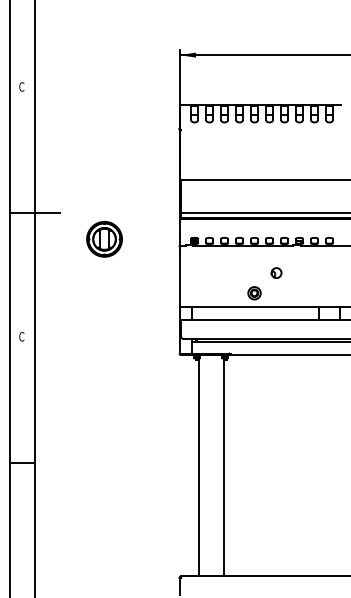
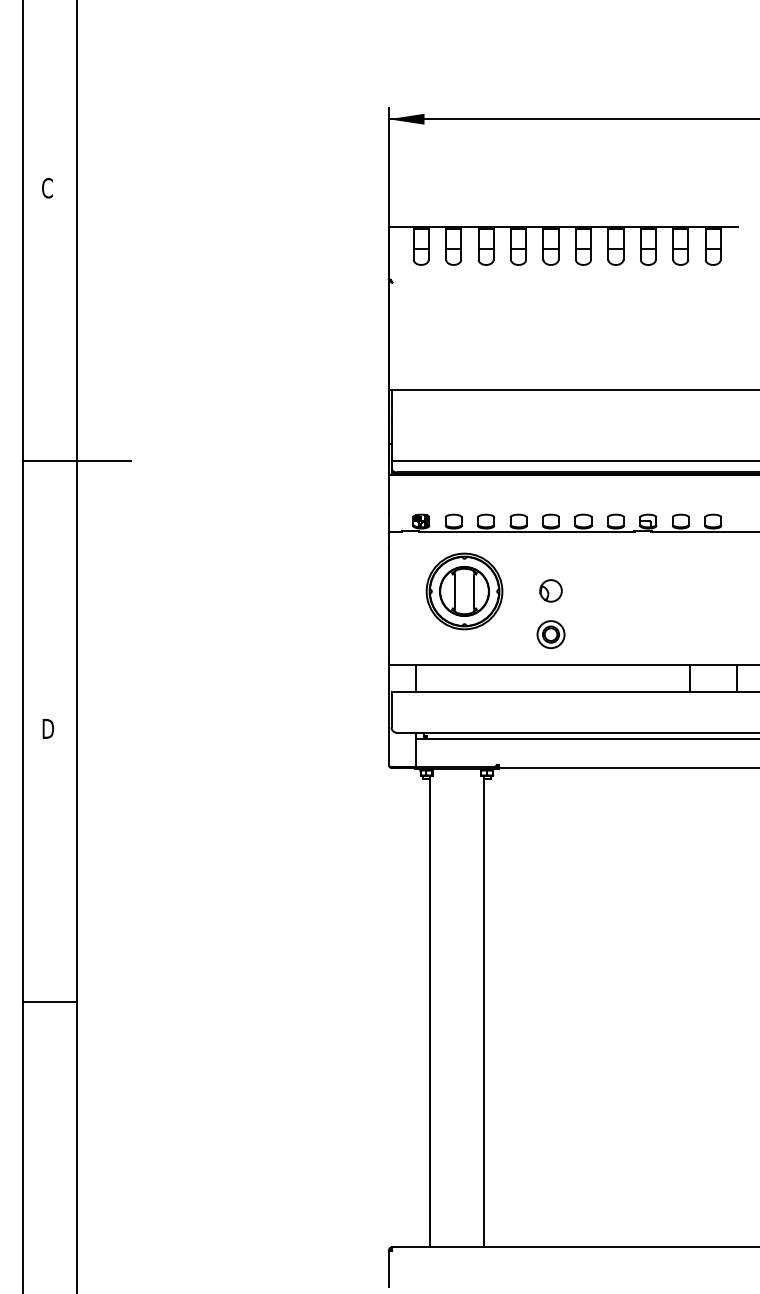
part: (104, 239) -> (464, 591), moved
part: (276, 272) -> (550, 589), moved
text: (21, 336) -> (46, 728), C -> D

